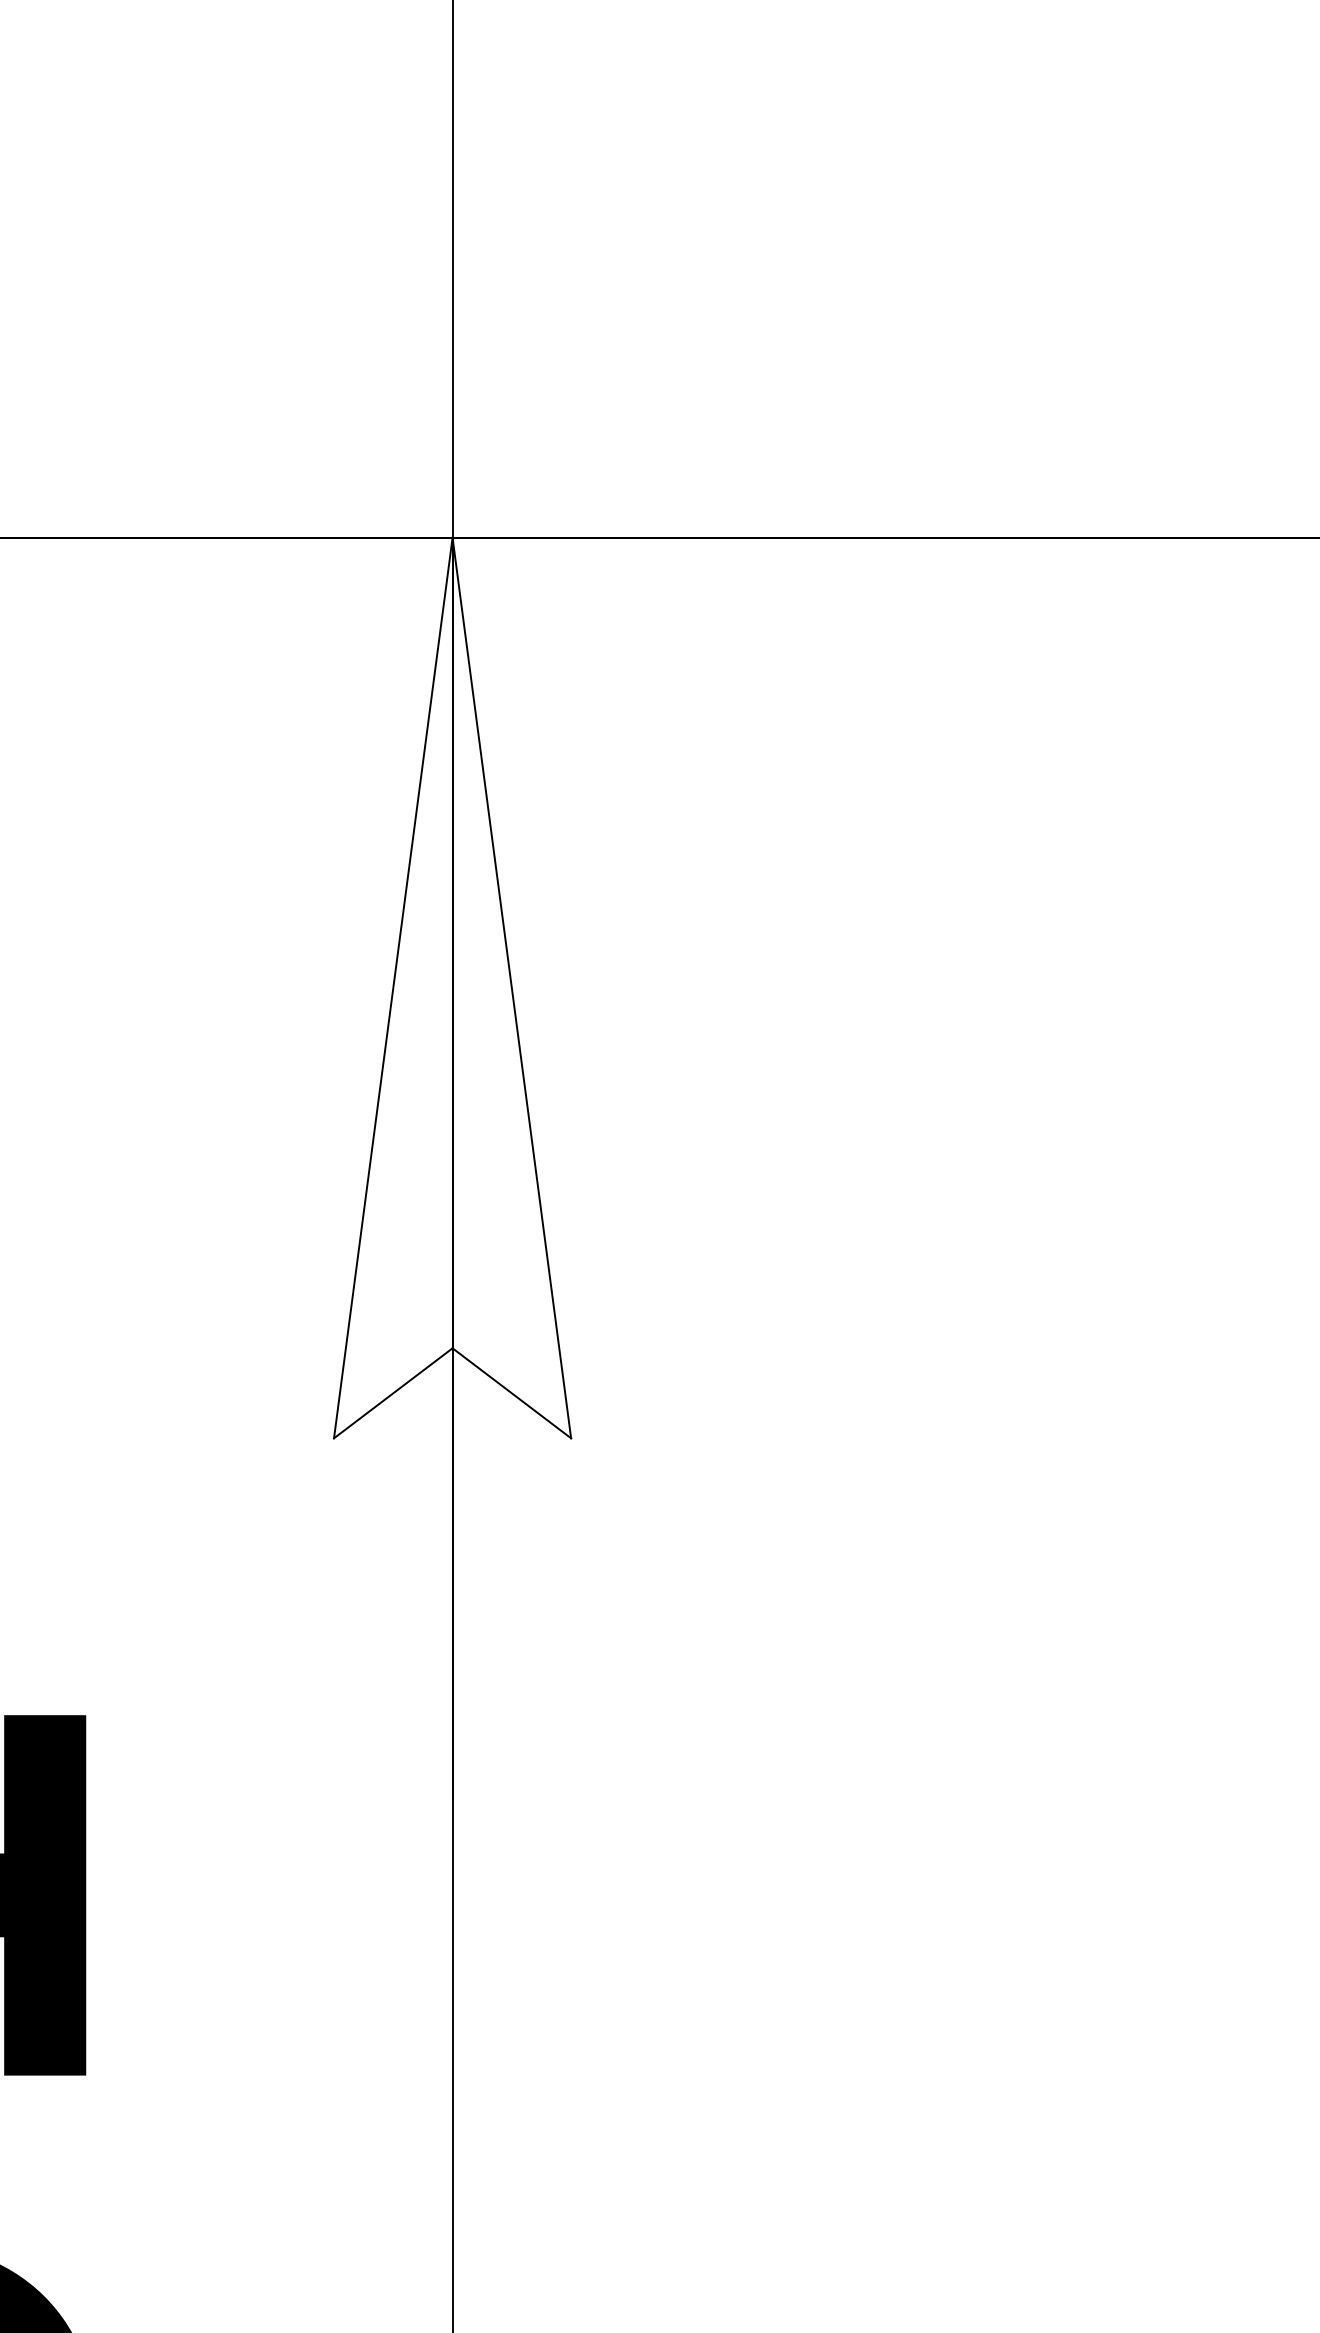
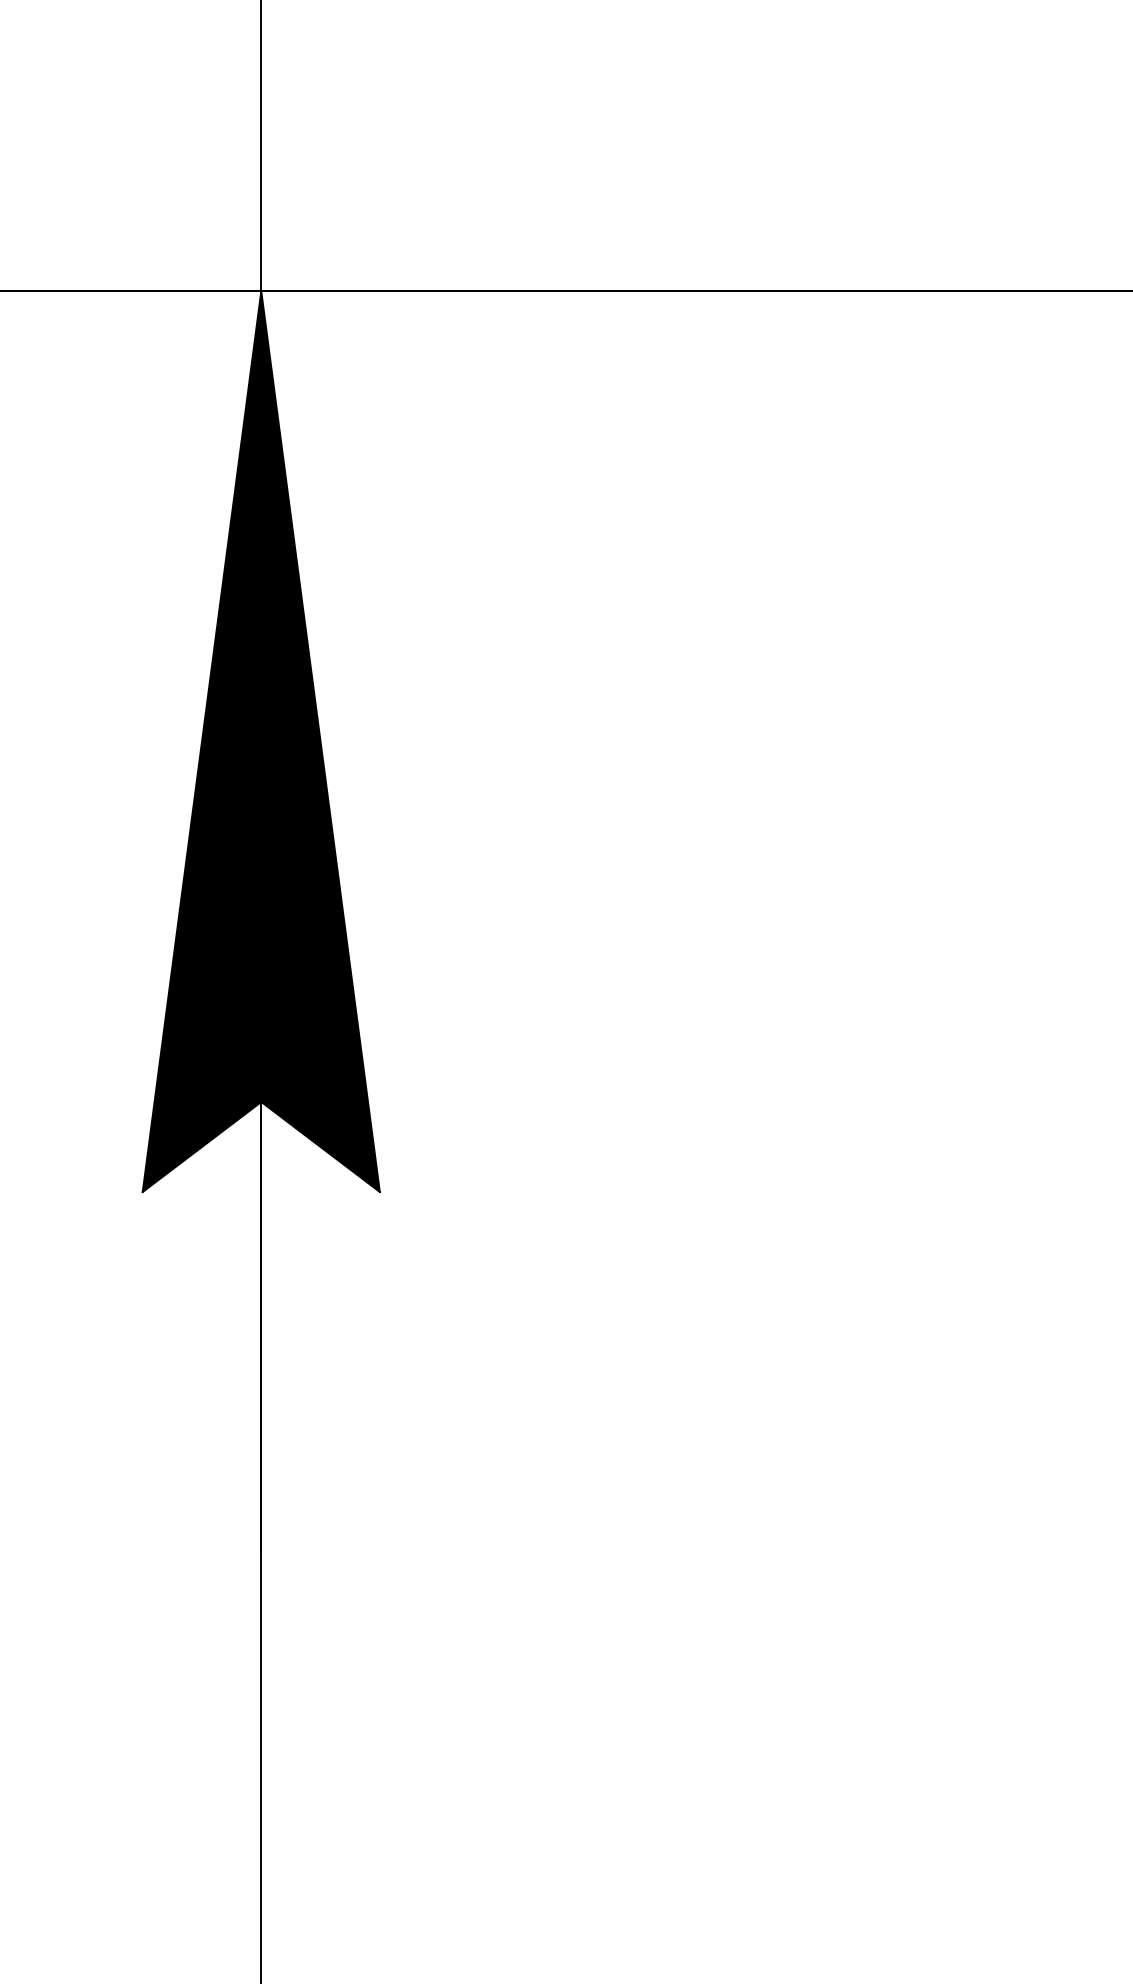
fill: (452, 987) -> (261, 741), added

